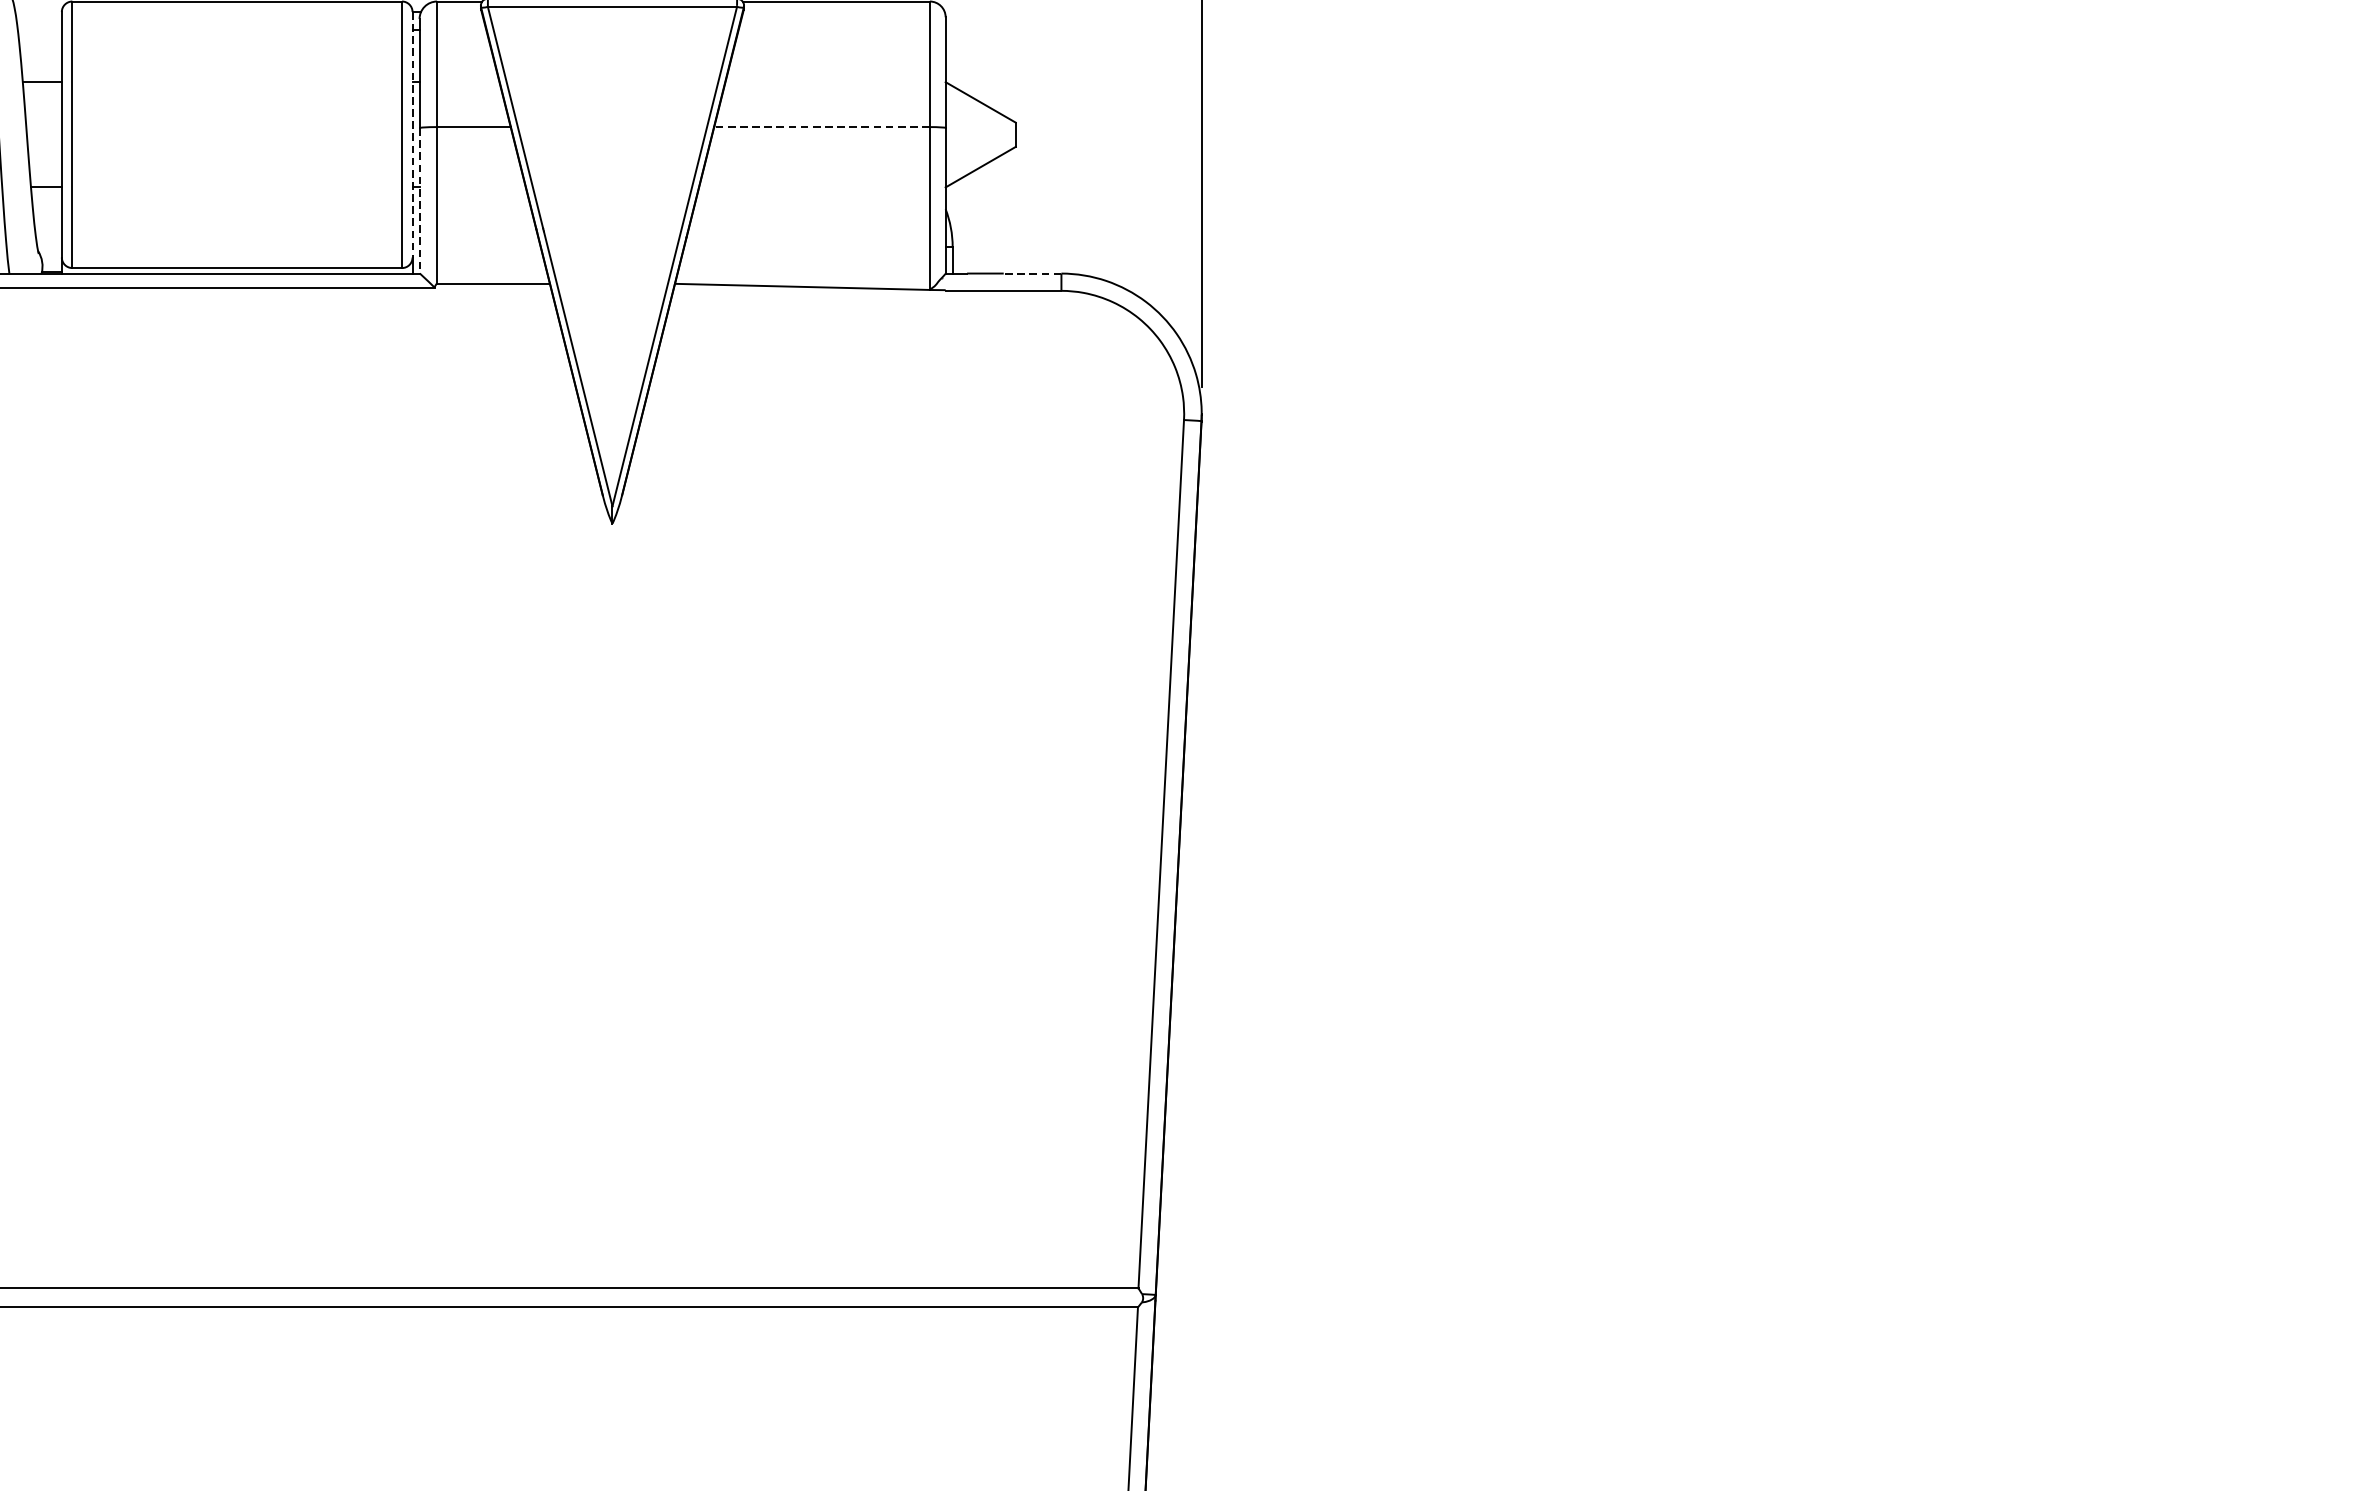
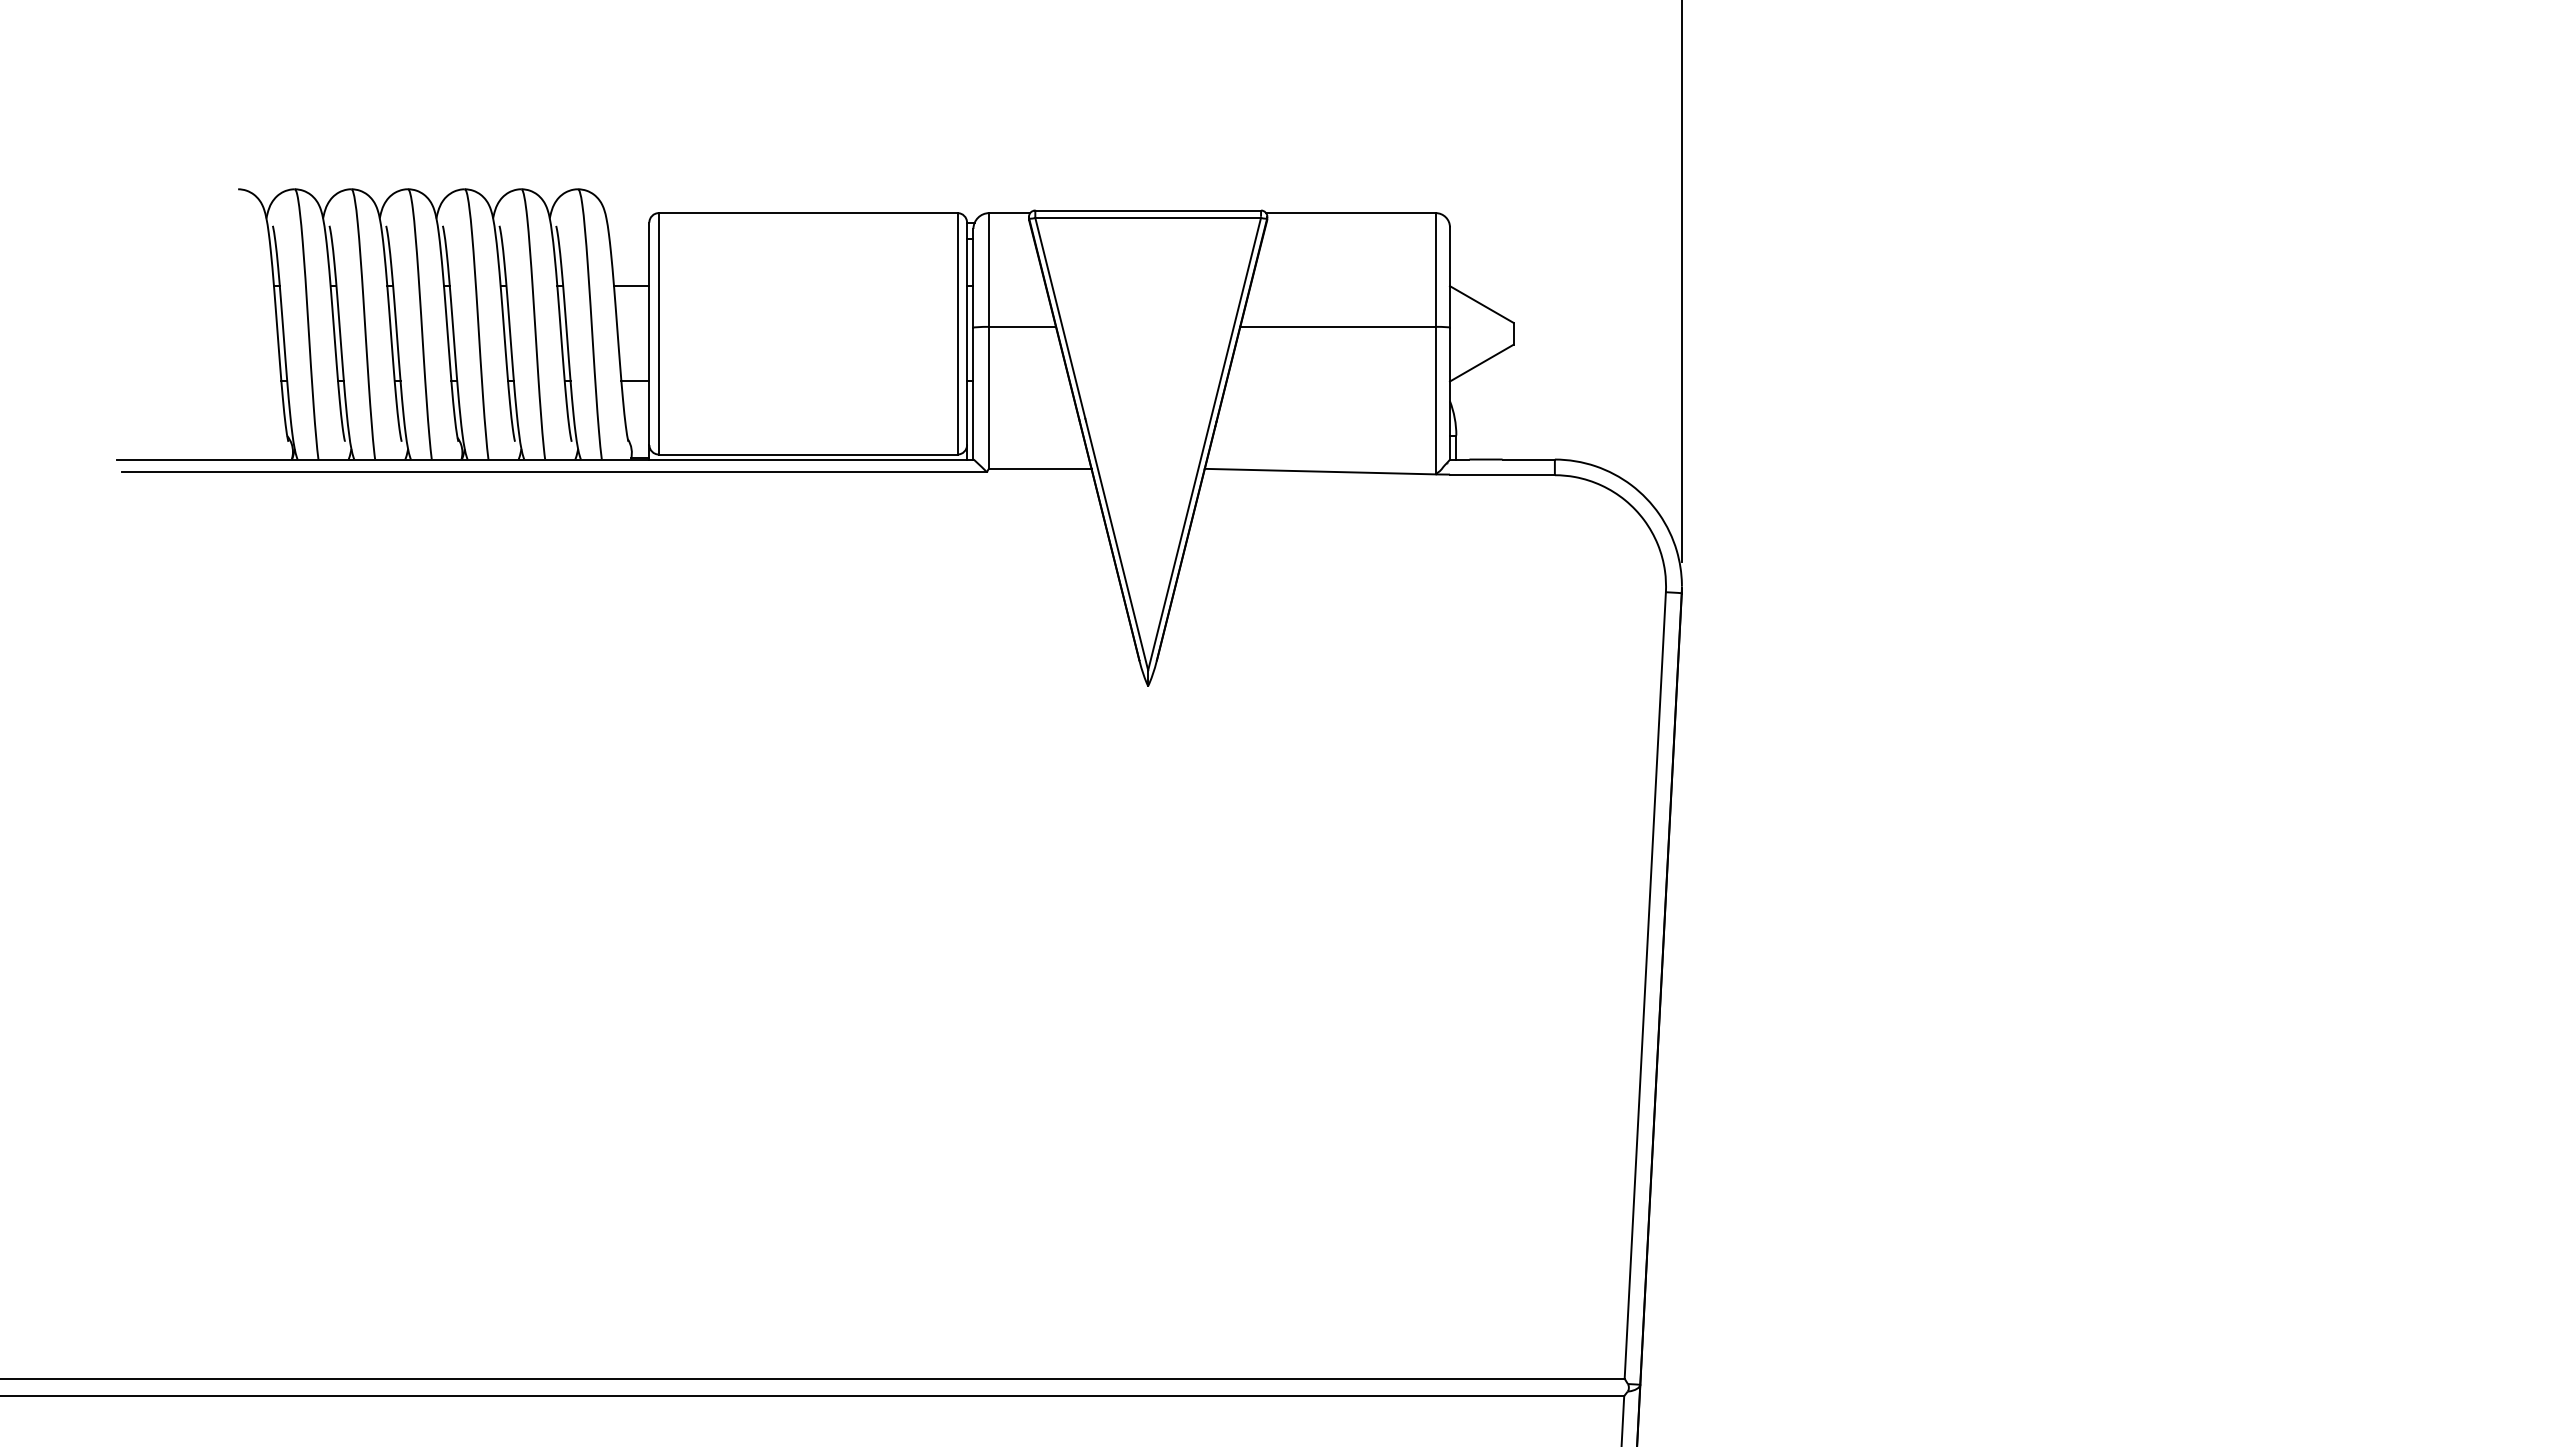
line: (822, 126) -> (1338, 326), dashed -> solid
line: (413, 135) -> (967, 334), dashed -> solid
line: (419, 200) -> (973, 393), dashed -> solid
line: (1032, 273) -> (1528, 459), dashed -> solid

